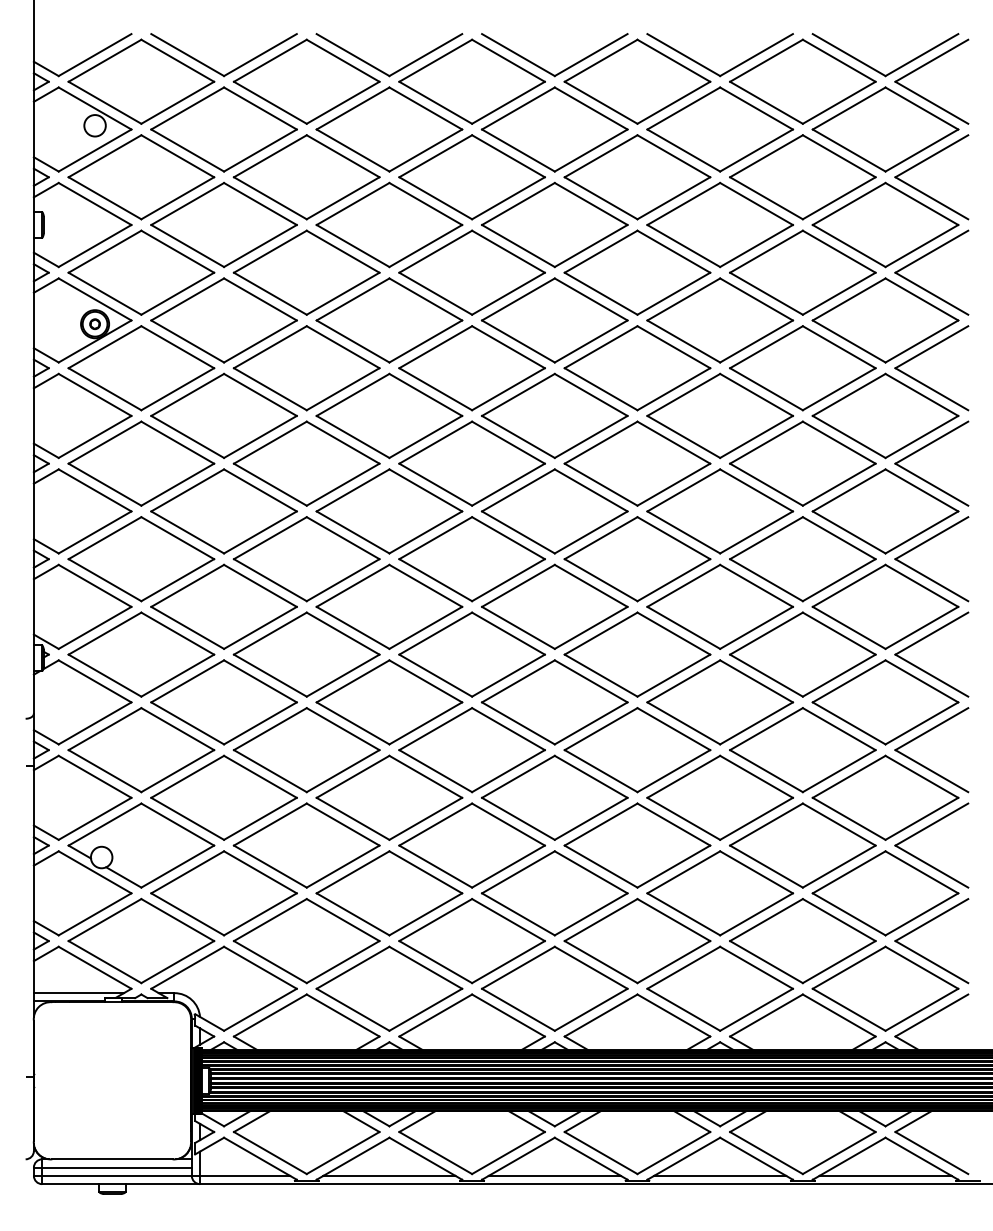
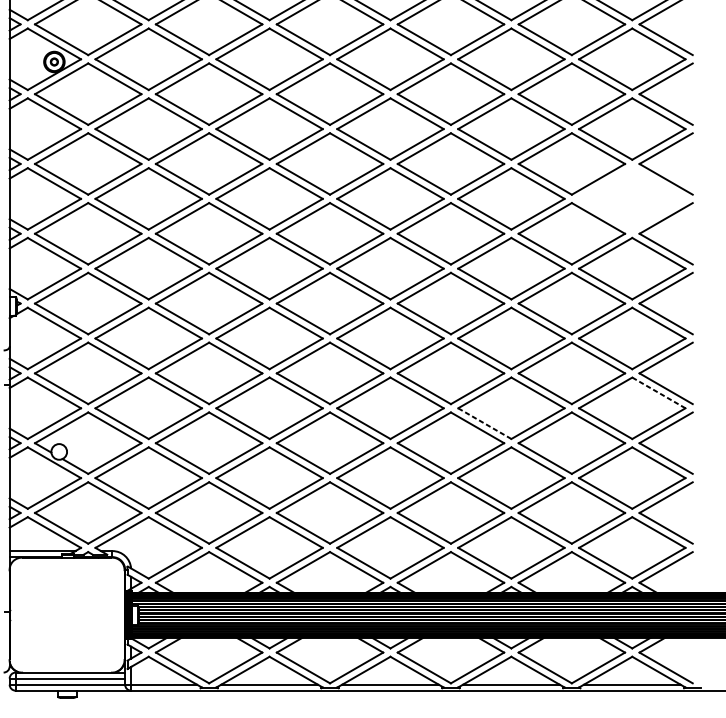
part: (885, 511) -> (632, 198), removed
line: (922, 777) -> (659, 393), solid -> dashed
line: (683, 818) -> (484, 423), solid -> dashed

